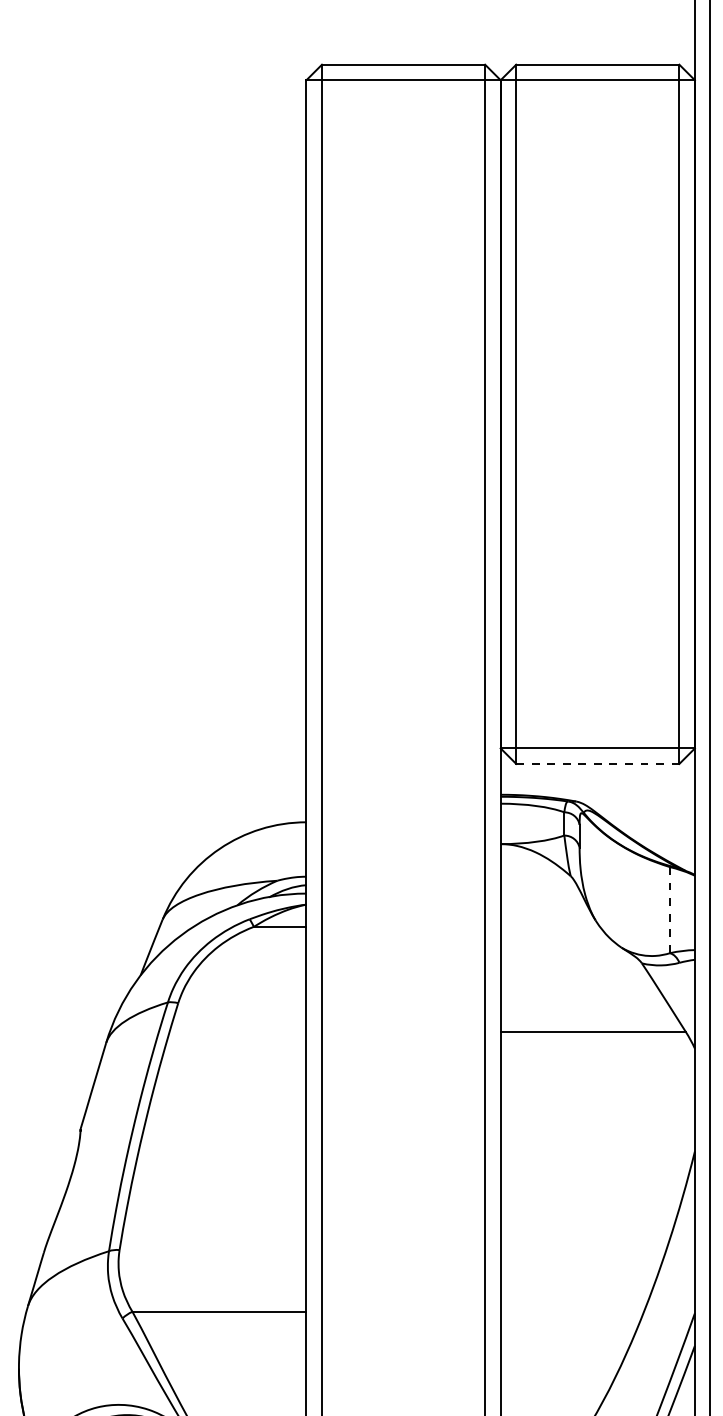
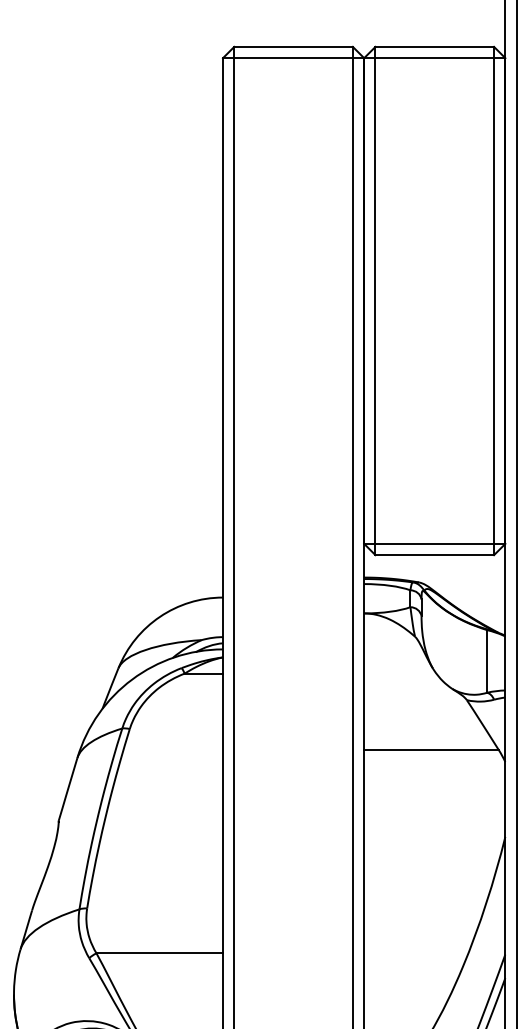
line: (597, 763) -> (434, 554), dashed -> solid
line: (669, 910) -> (486, 661), dashed -> solid

